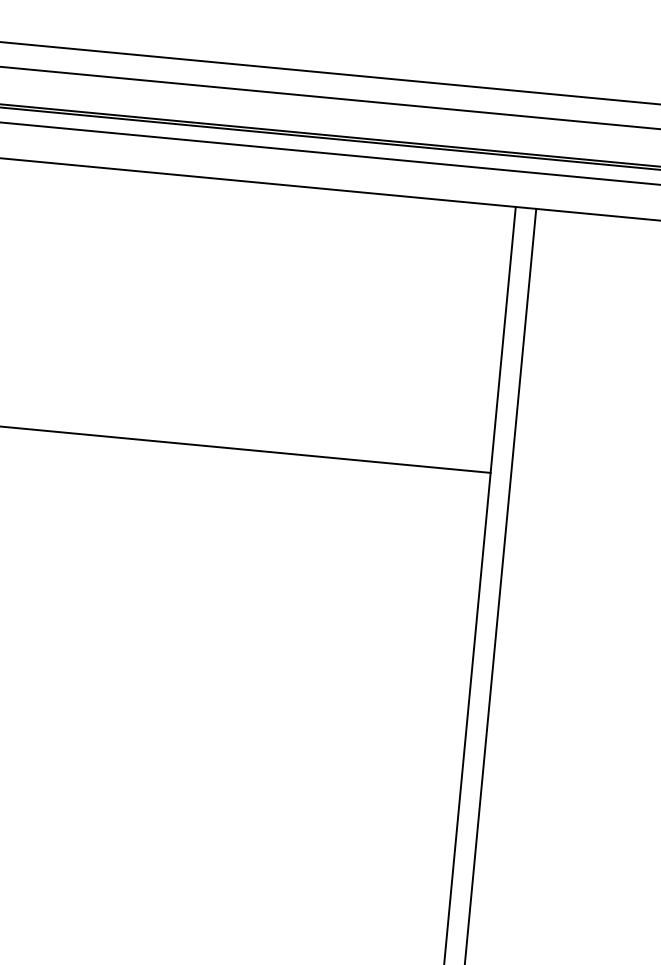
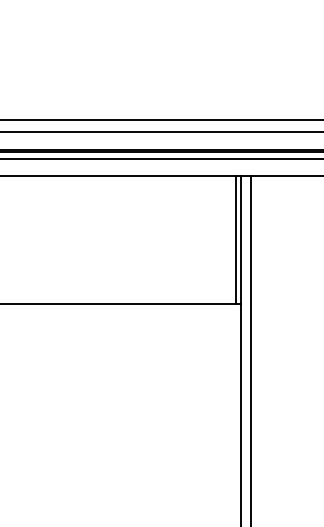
line: (494, 338) -> (236, 239), added

